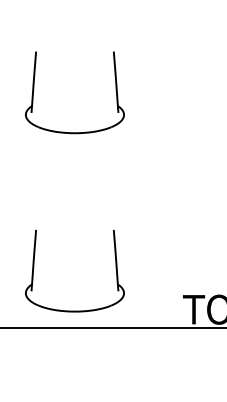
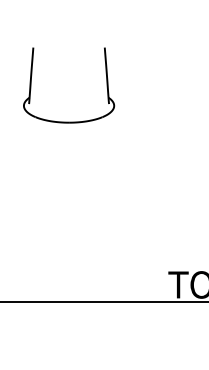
part: (75, 310) -> (69, 285), removed

